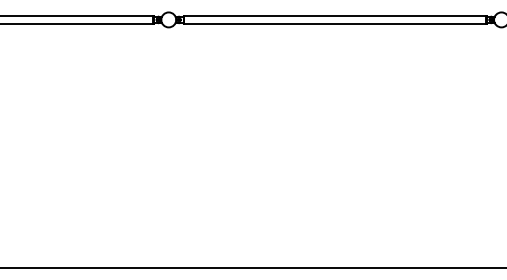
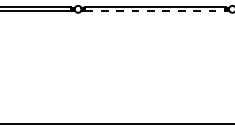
line: (335, 24) -> (155, 11), solid -> dashed

